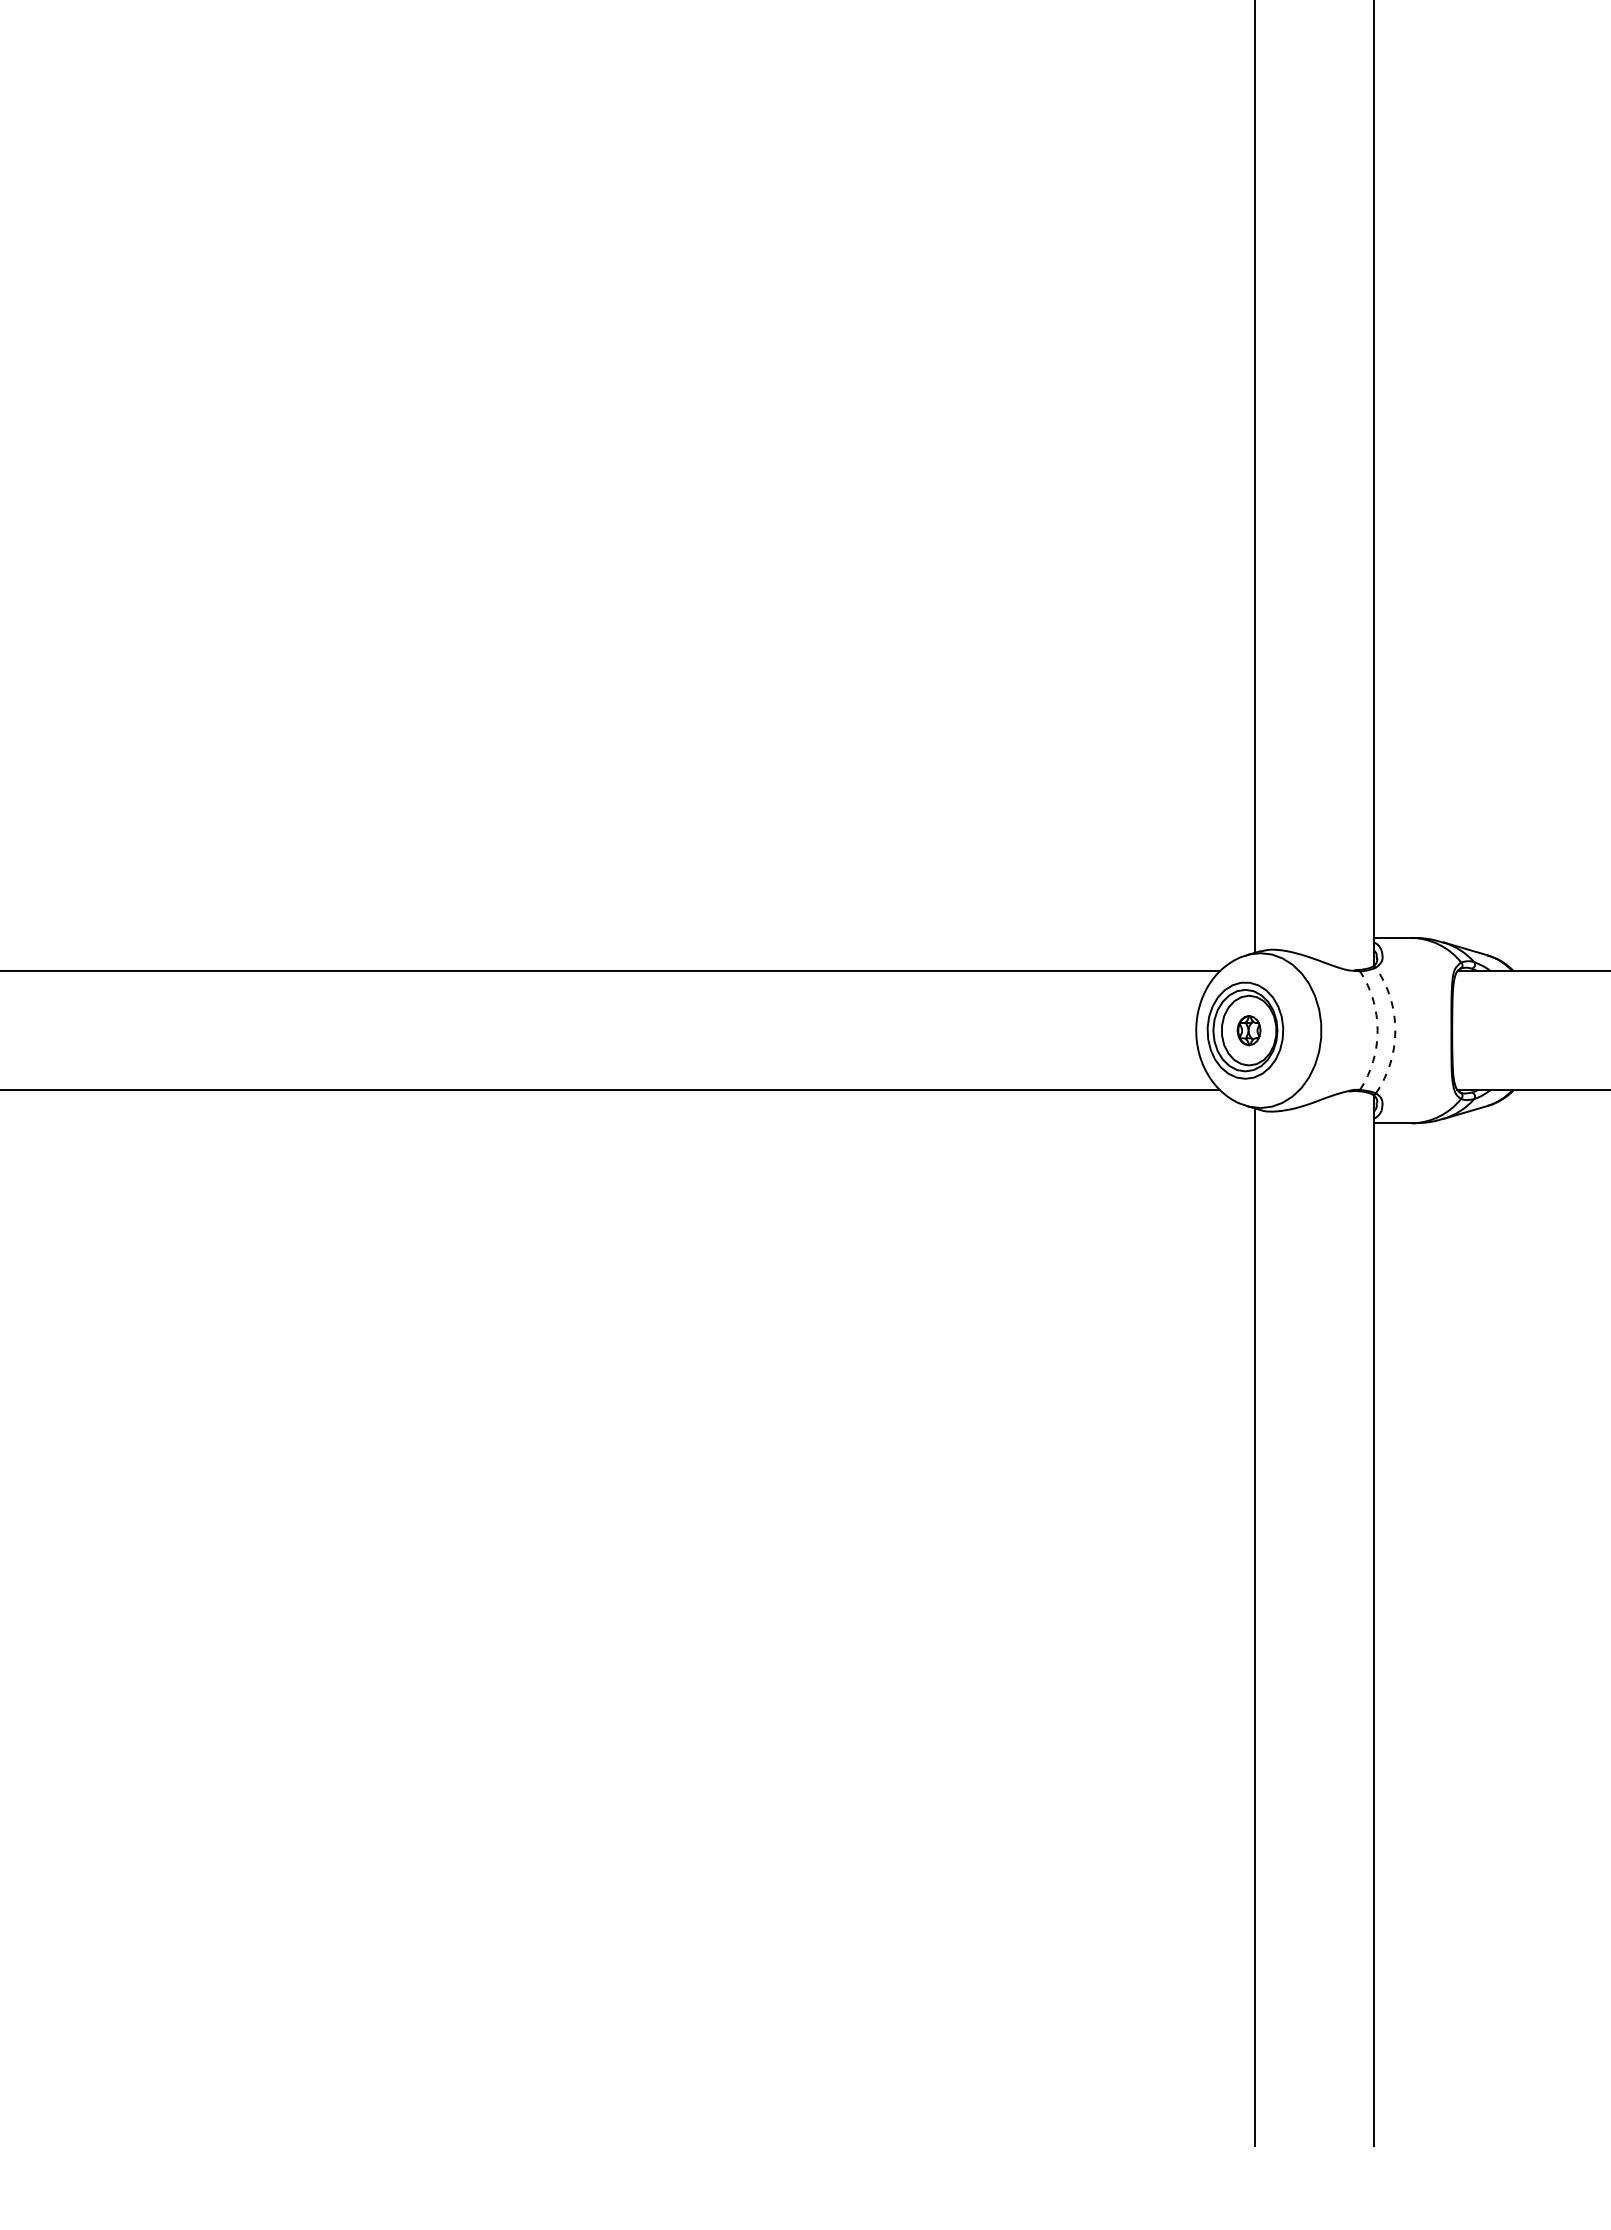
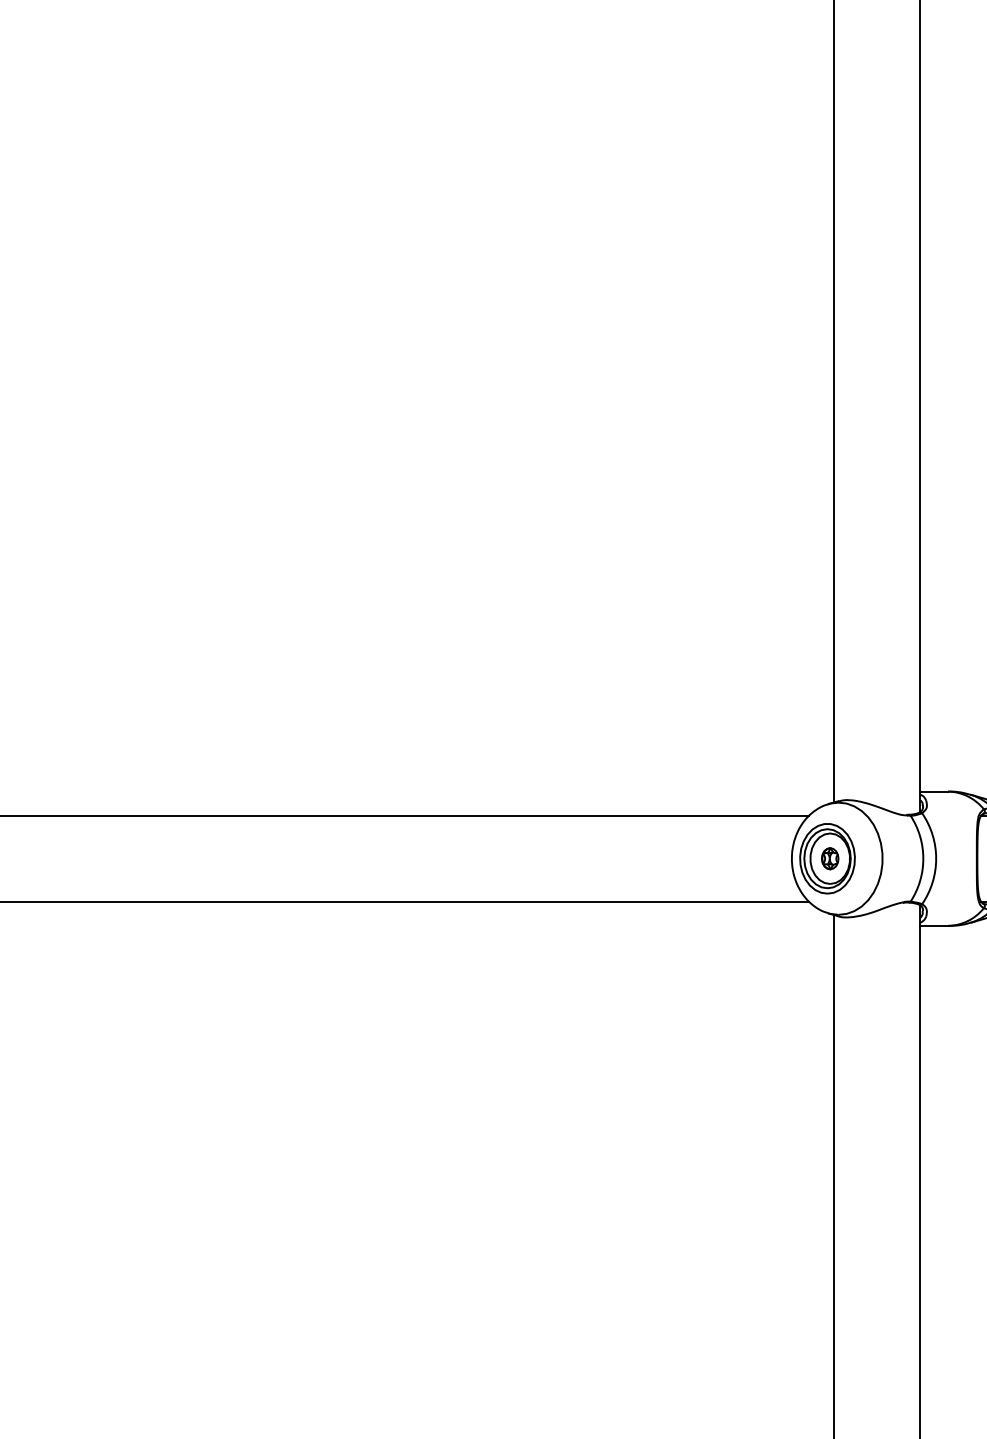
arc: (1377, 1030) -> (923, 858), dashed -> solid
arc: (1395, 1030) -> (936, 858), dashed -> solid

